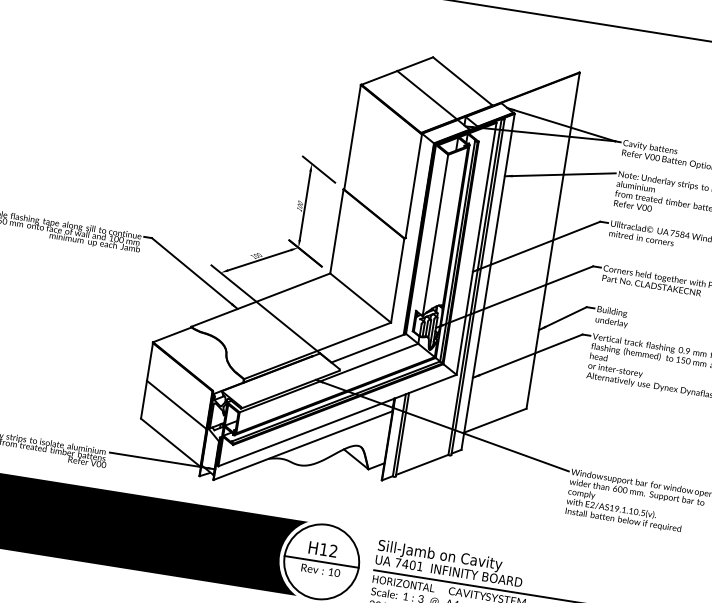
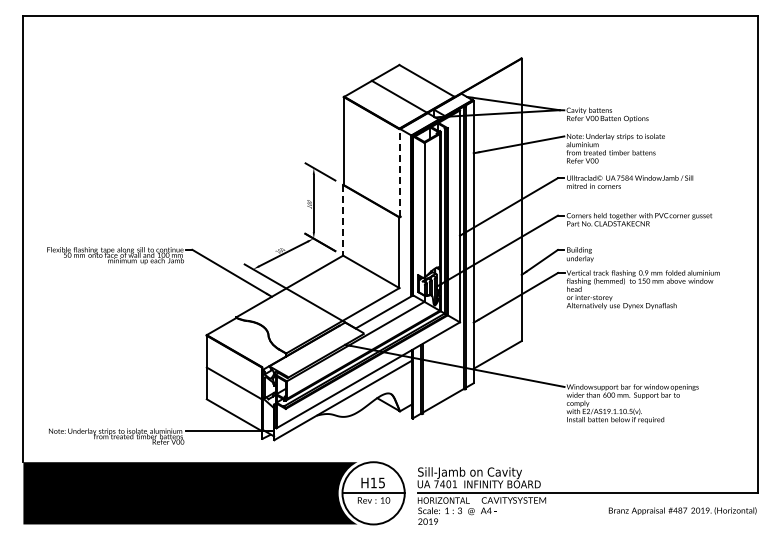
line: (414, 185) -> (400, 172), solid -> dashed
line: (337, 231) -> (343, 220), solid -> dashed
text: (333, 550) -> (381, 482), H12 -> H15

